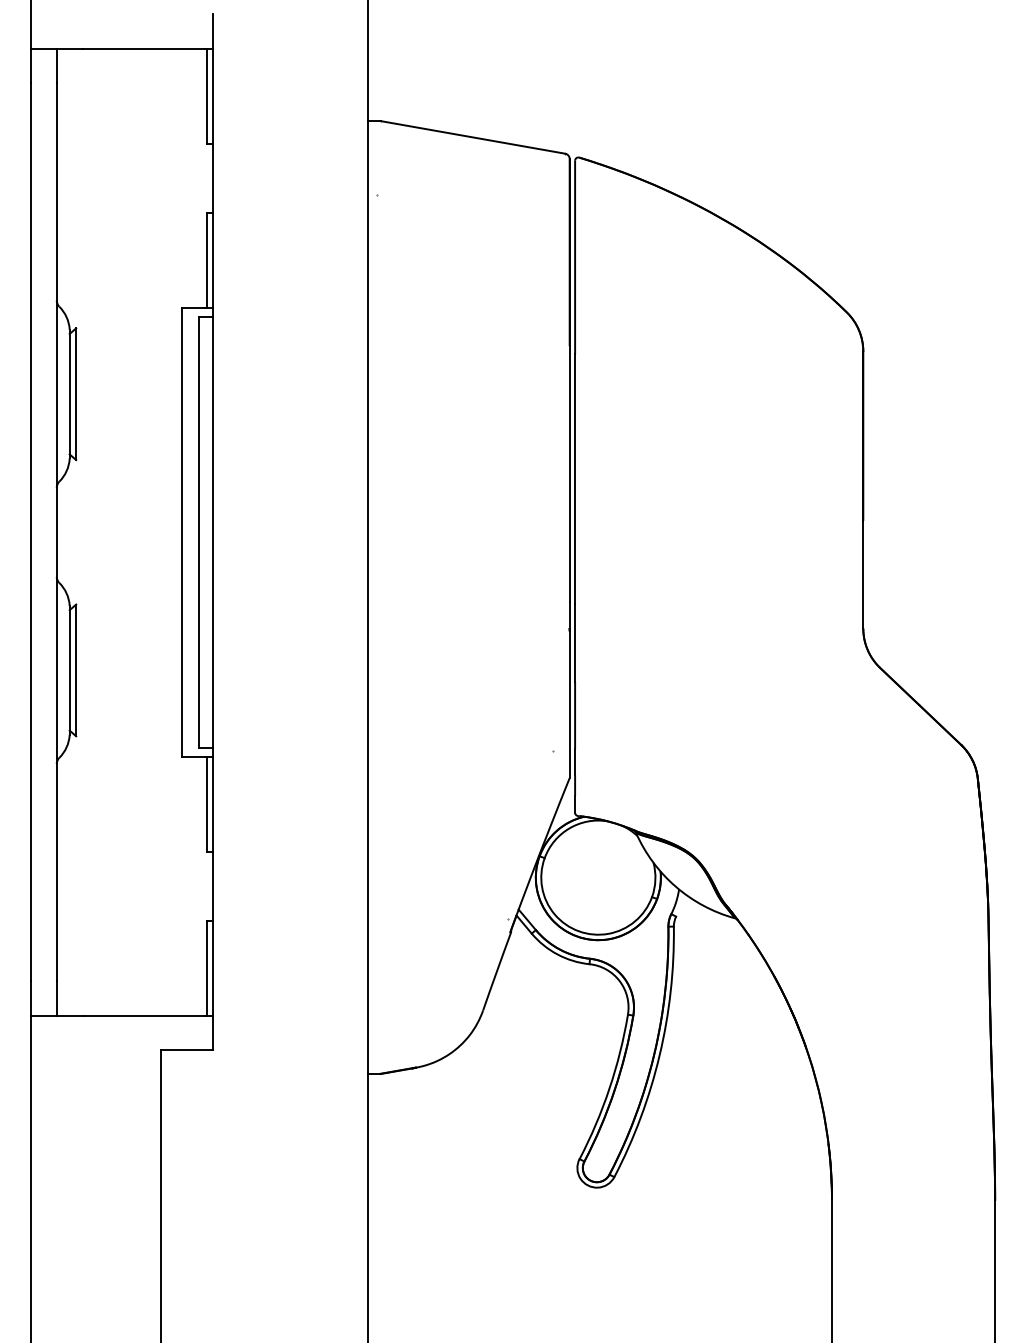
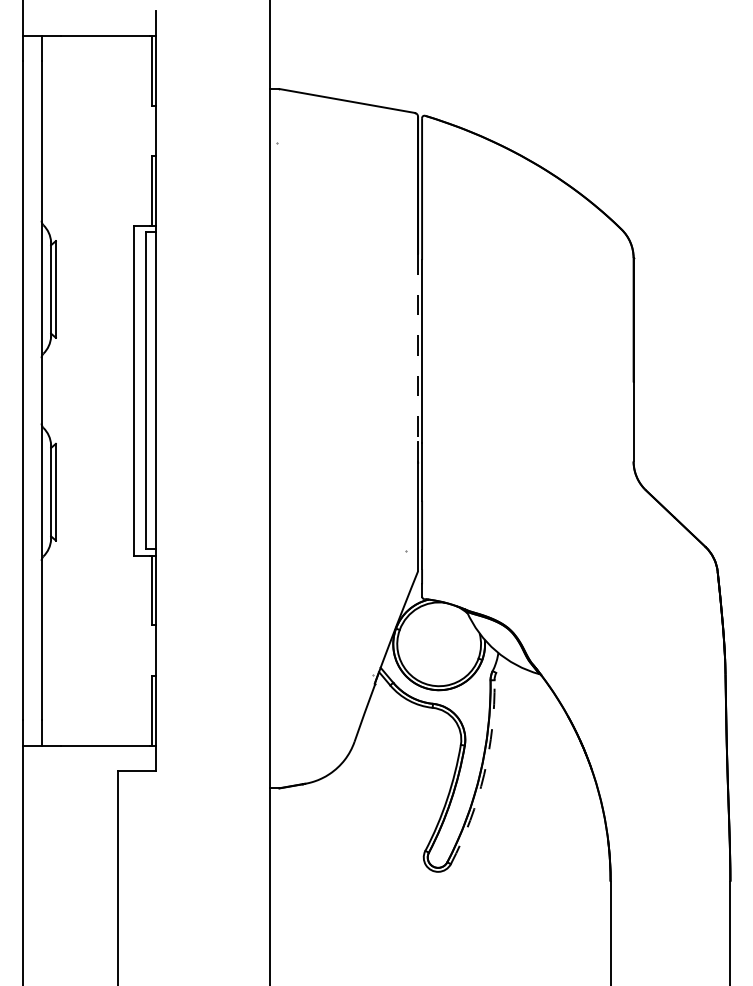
line: (569, 474) -> (417, 348), solid -> dashed
arc: (659, 1055) -> (484, 774), solid -> dashed

